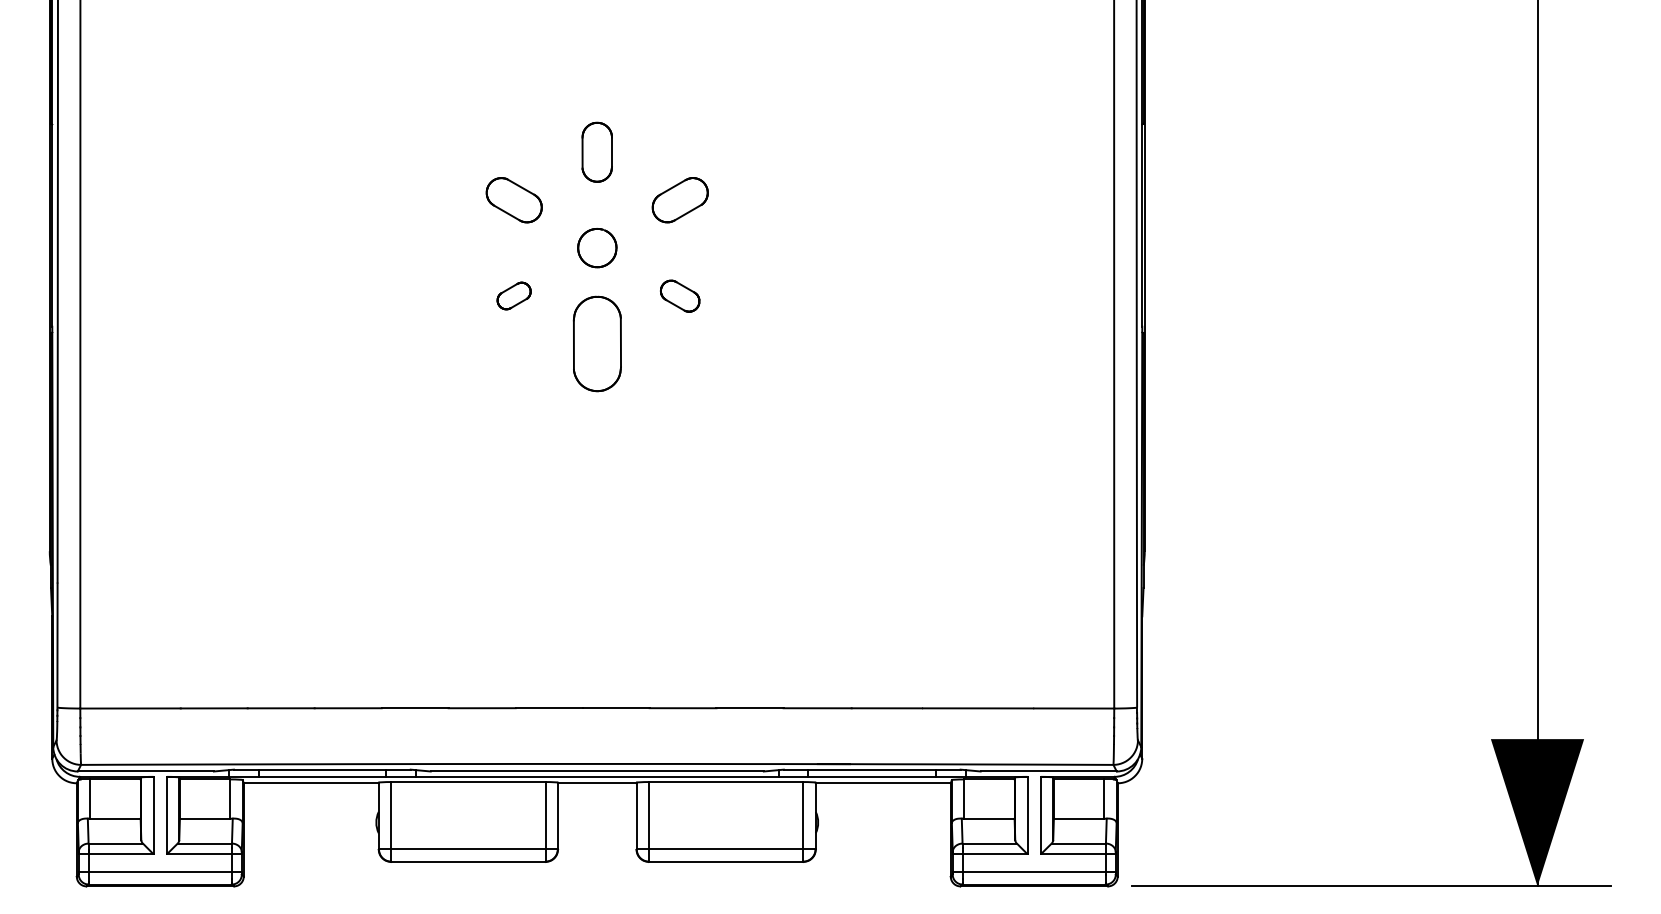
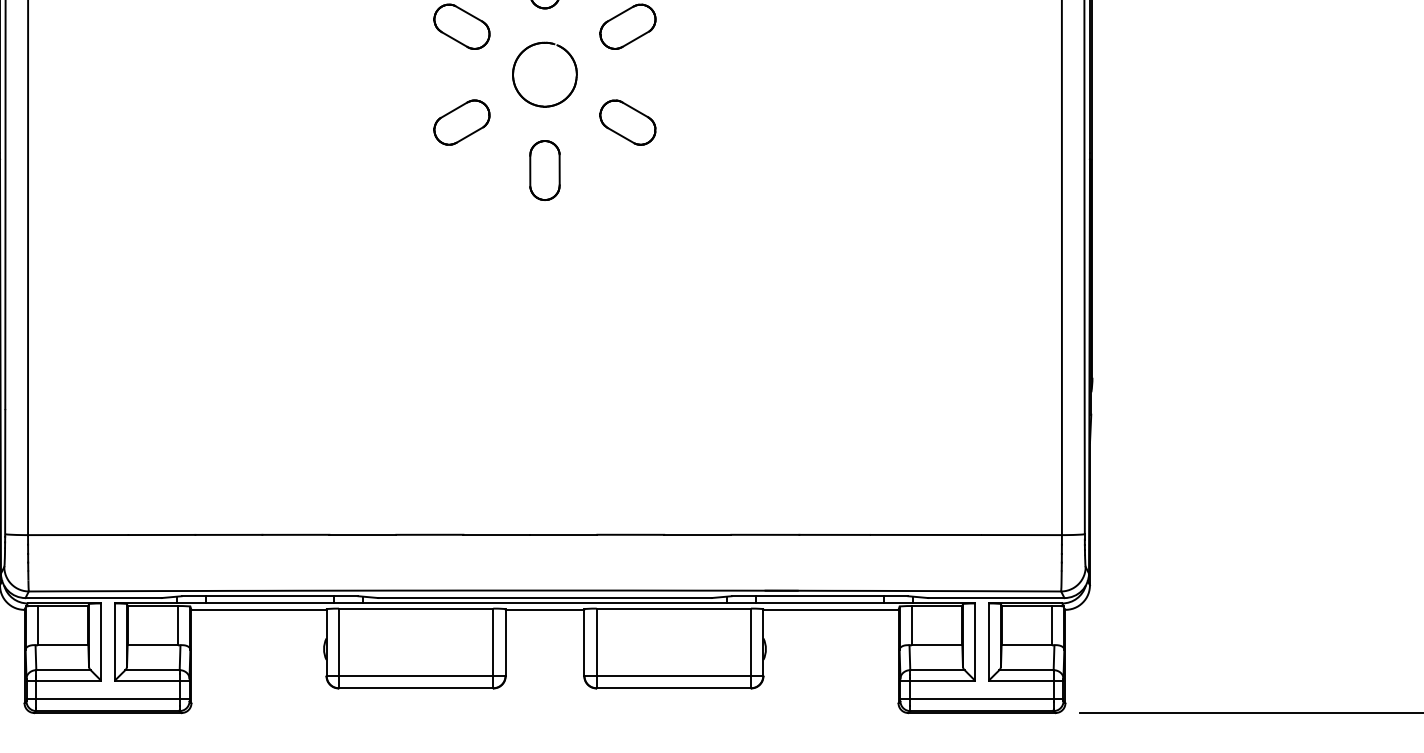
part: (597, 247) -> (545, 74), size x1.67
part: (513, 295) -> (461, 122), size x1.67
part: (679, 296) -> (627, 123), size x1.43
part: (596, 343) -> (544, 170), size x0.62

